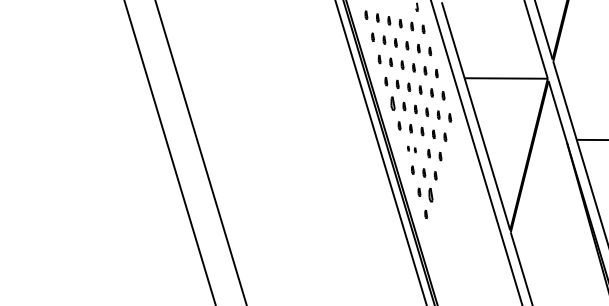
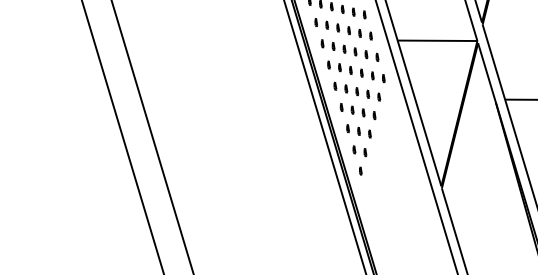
part: (392, 103) -> (328, 64), size x0.62
part: (411, 149) -> (346, 108), size x1.67
part: (430, 194) -> (364, 151), size x0.62

